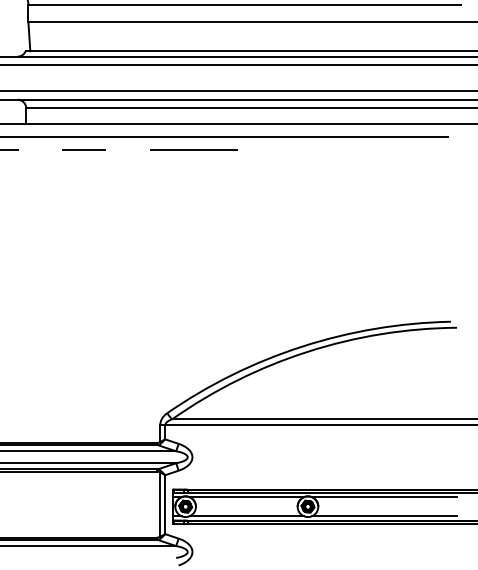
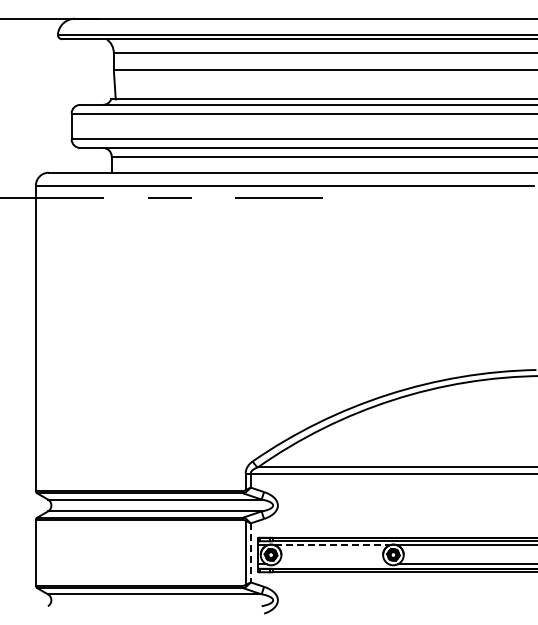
line: (247, 497) -> (332, 545), solid -> dashed
line: (165, 505) -> (250, 553), solid -> dashed
line: (247, 516) -> (332, 564), removed

